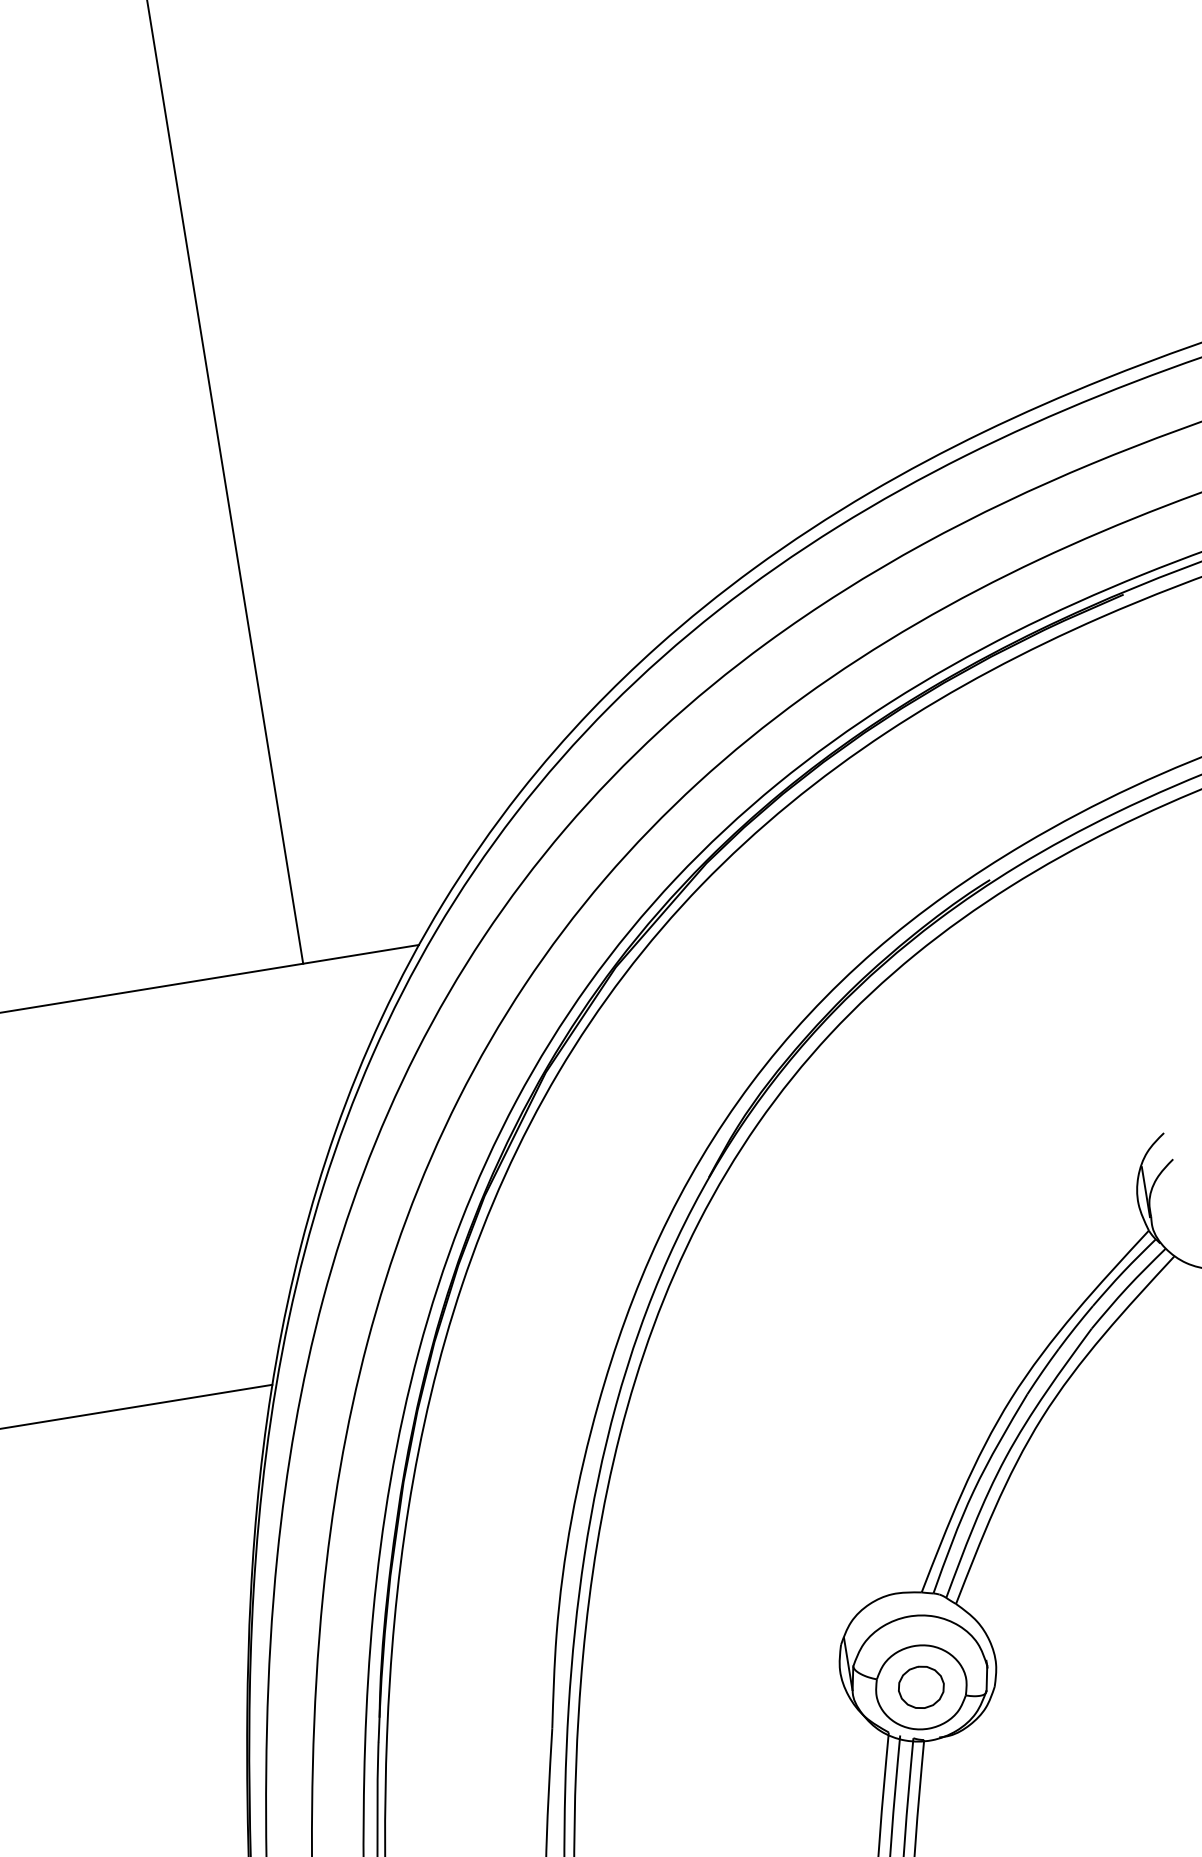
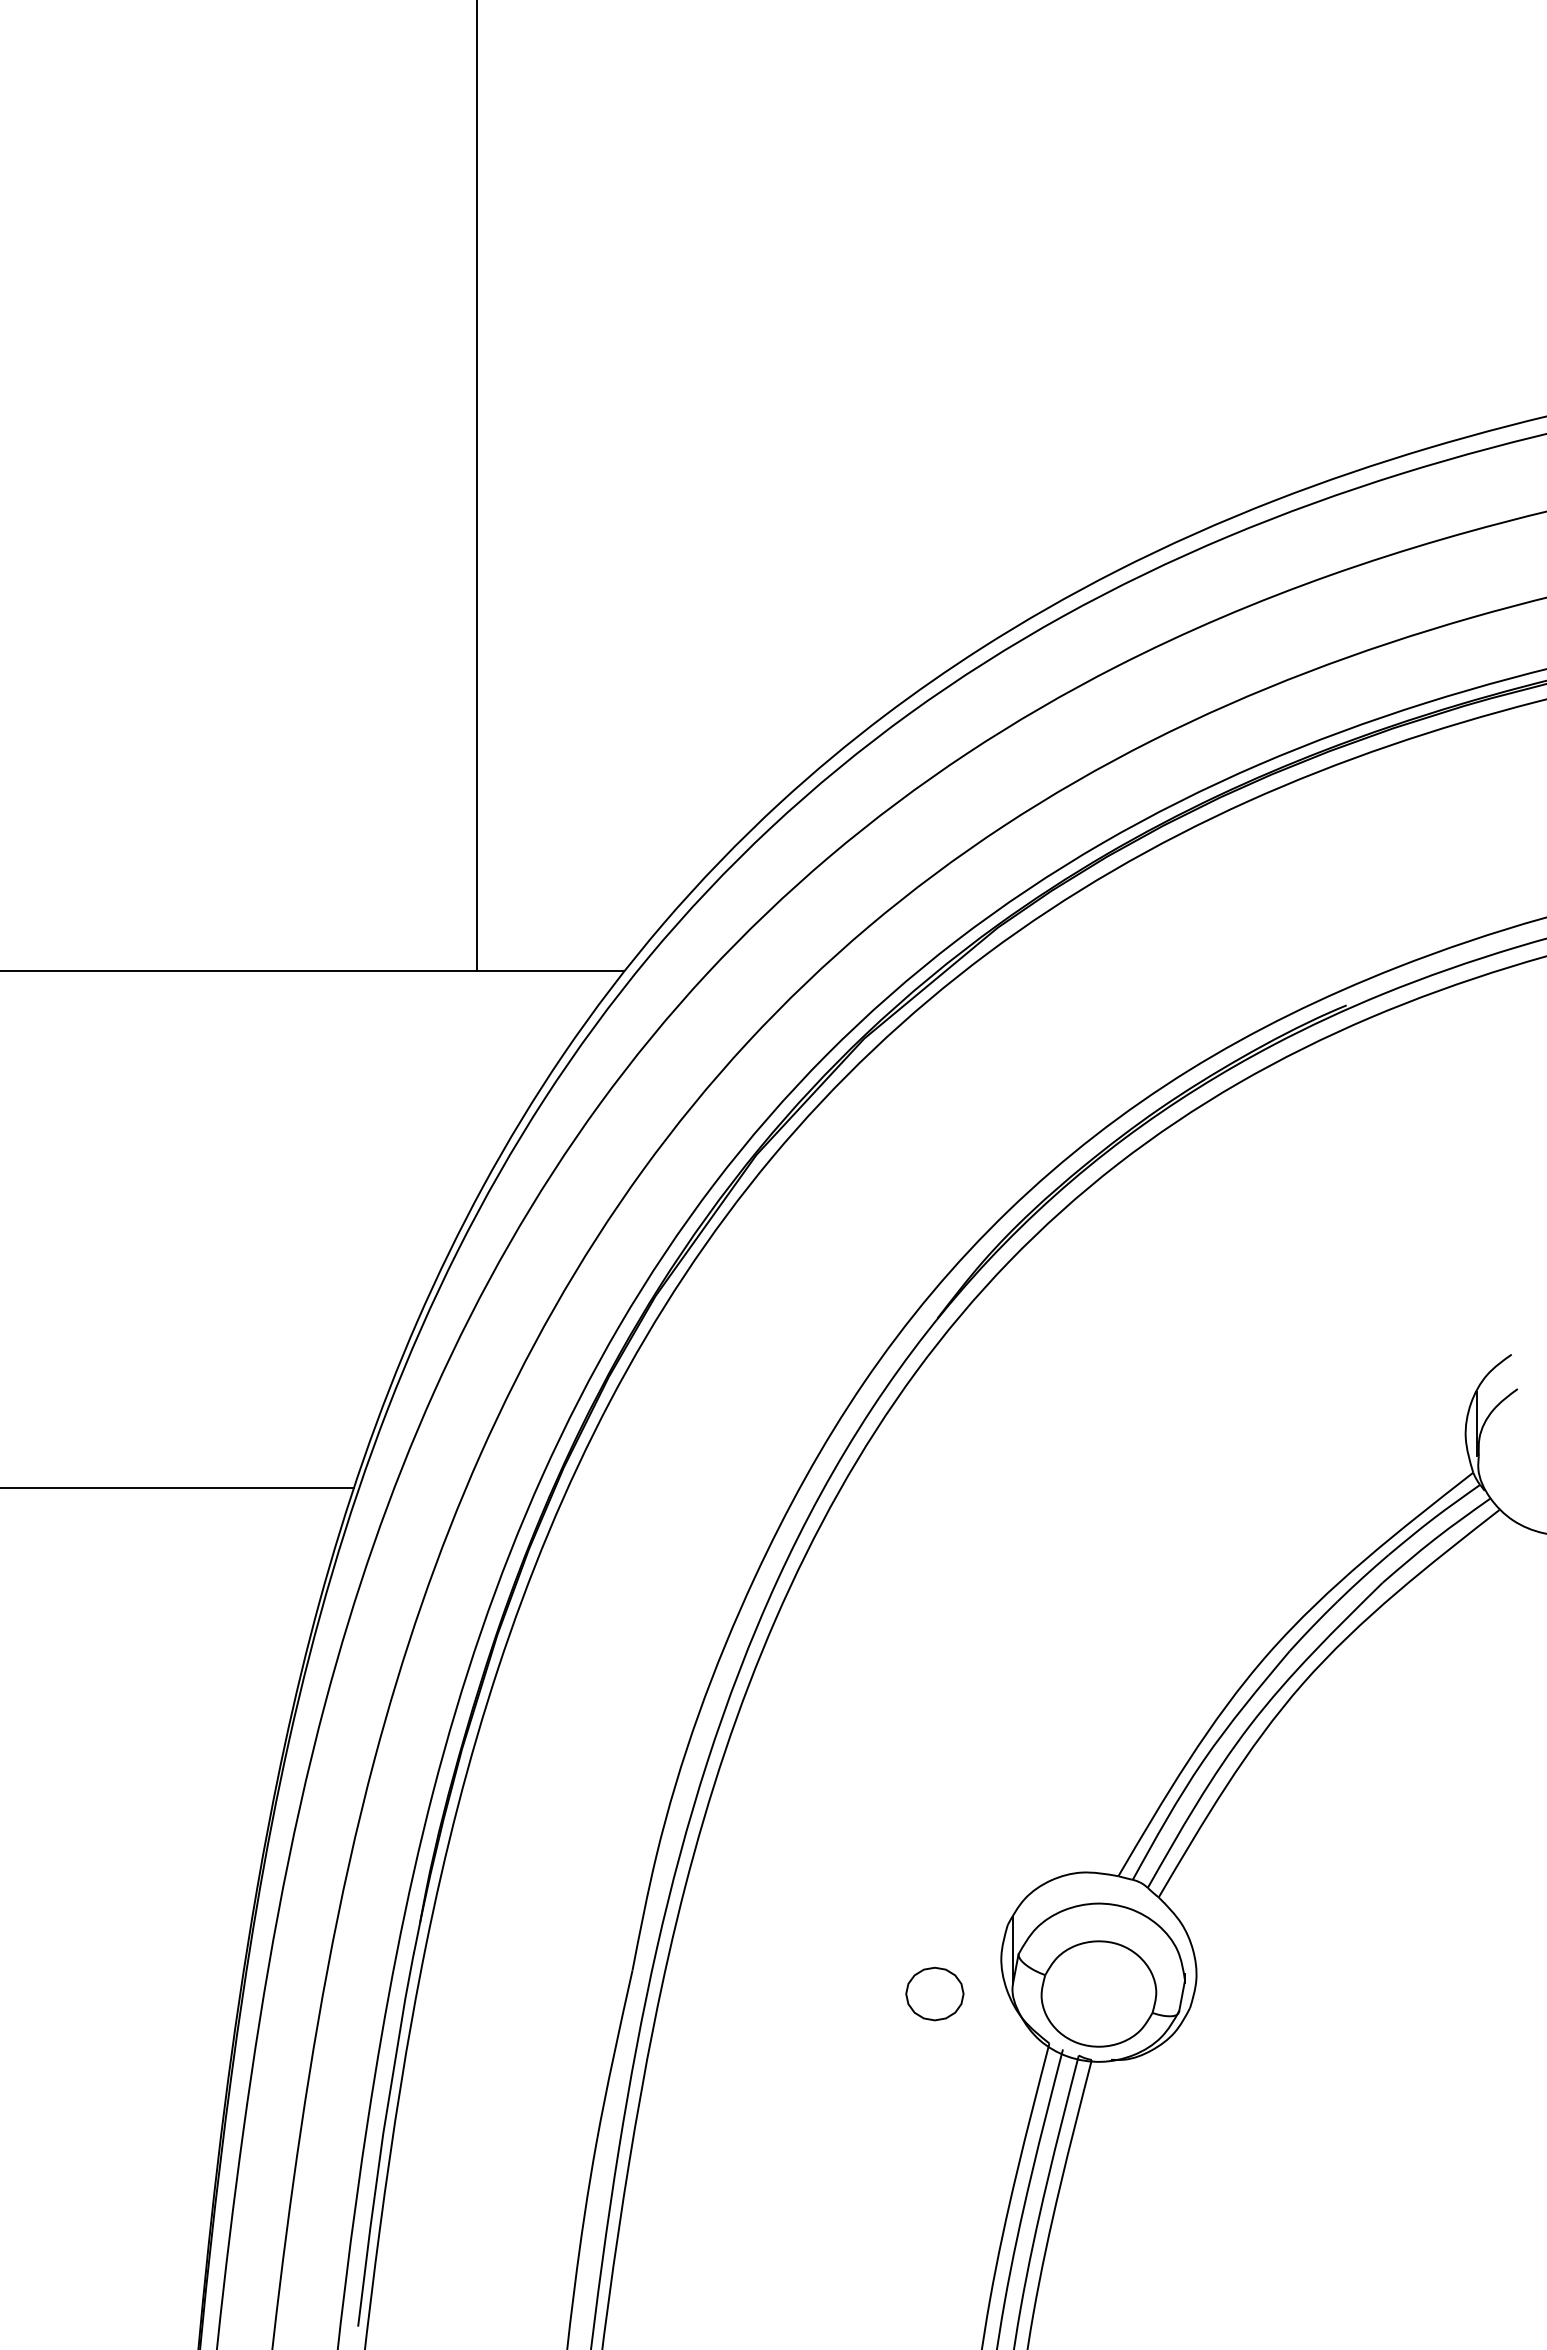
part: (920, 1687) -> (934, 1993), moved

